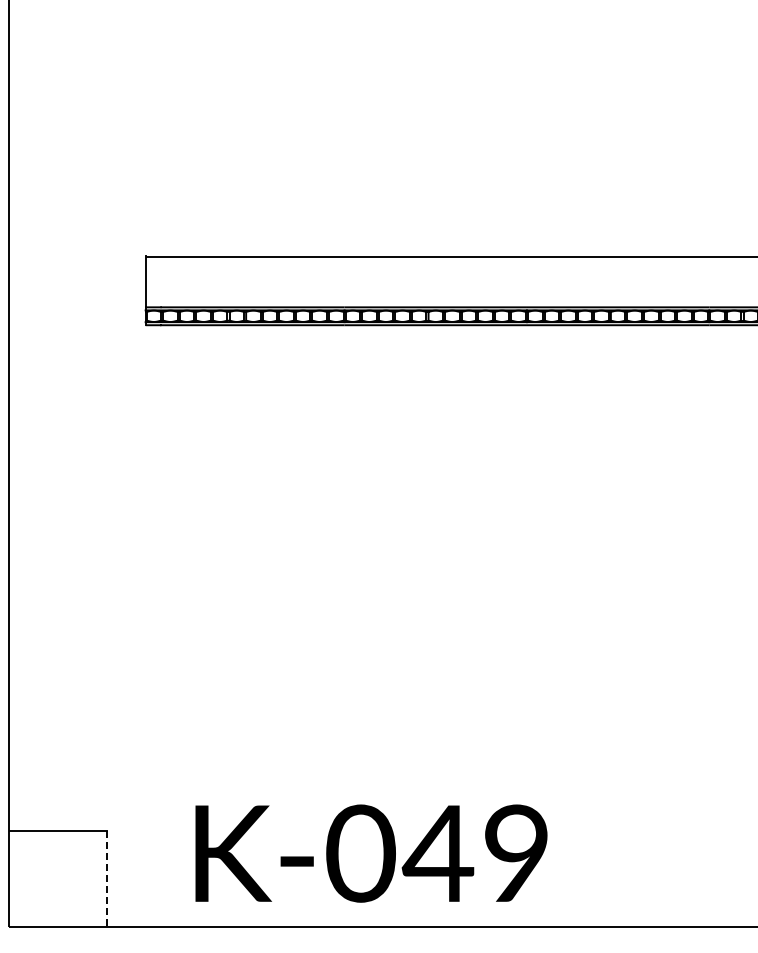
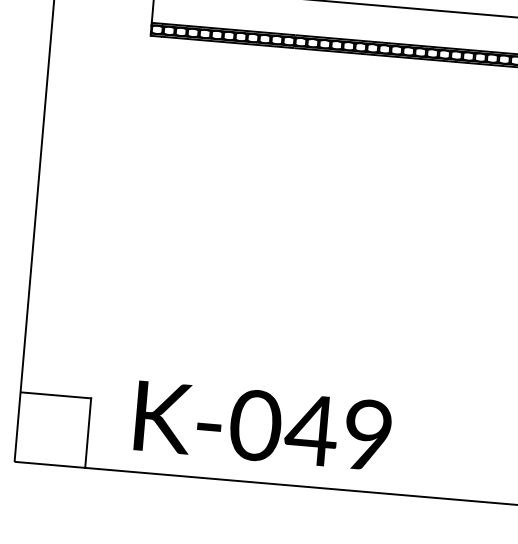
text: (371, 853) -> (263, 426), moved
line: (106, 879) -> (88, 433), dashed -> solid

